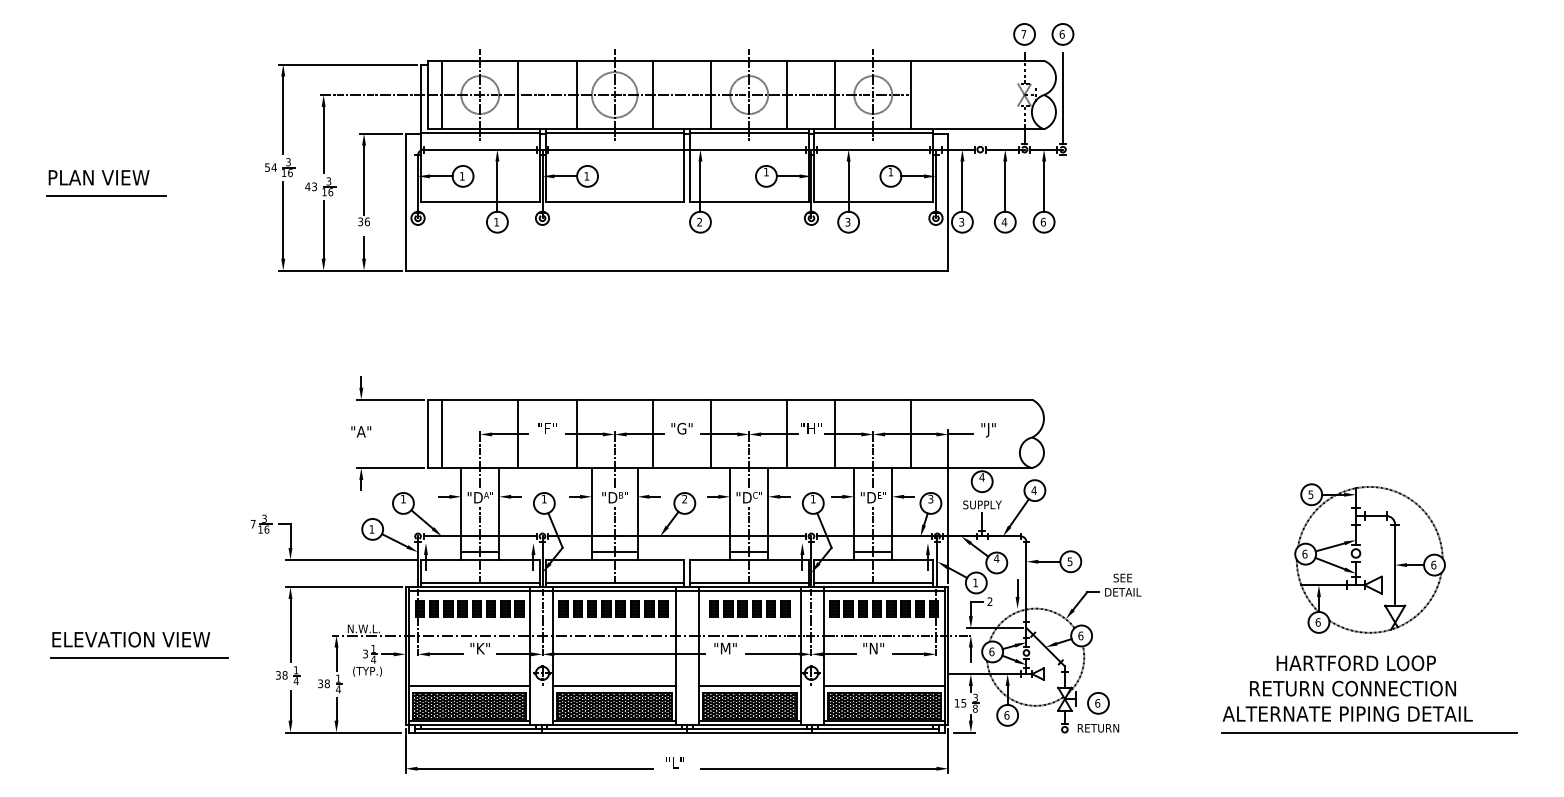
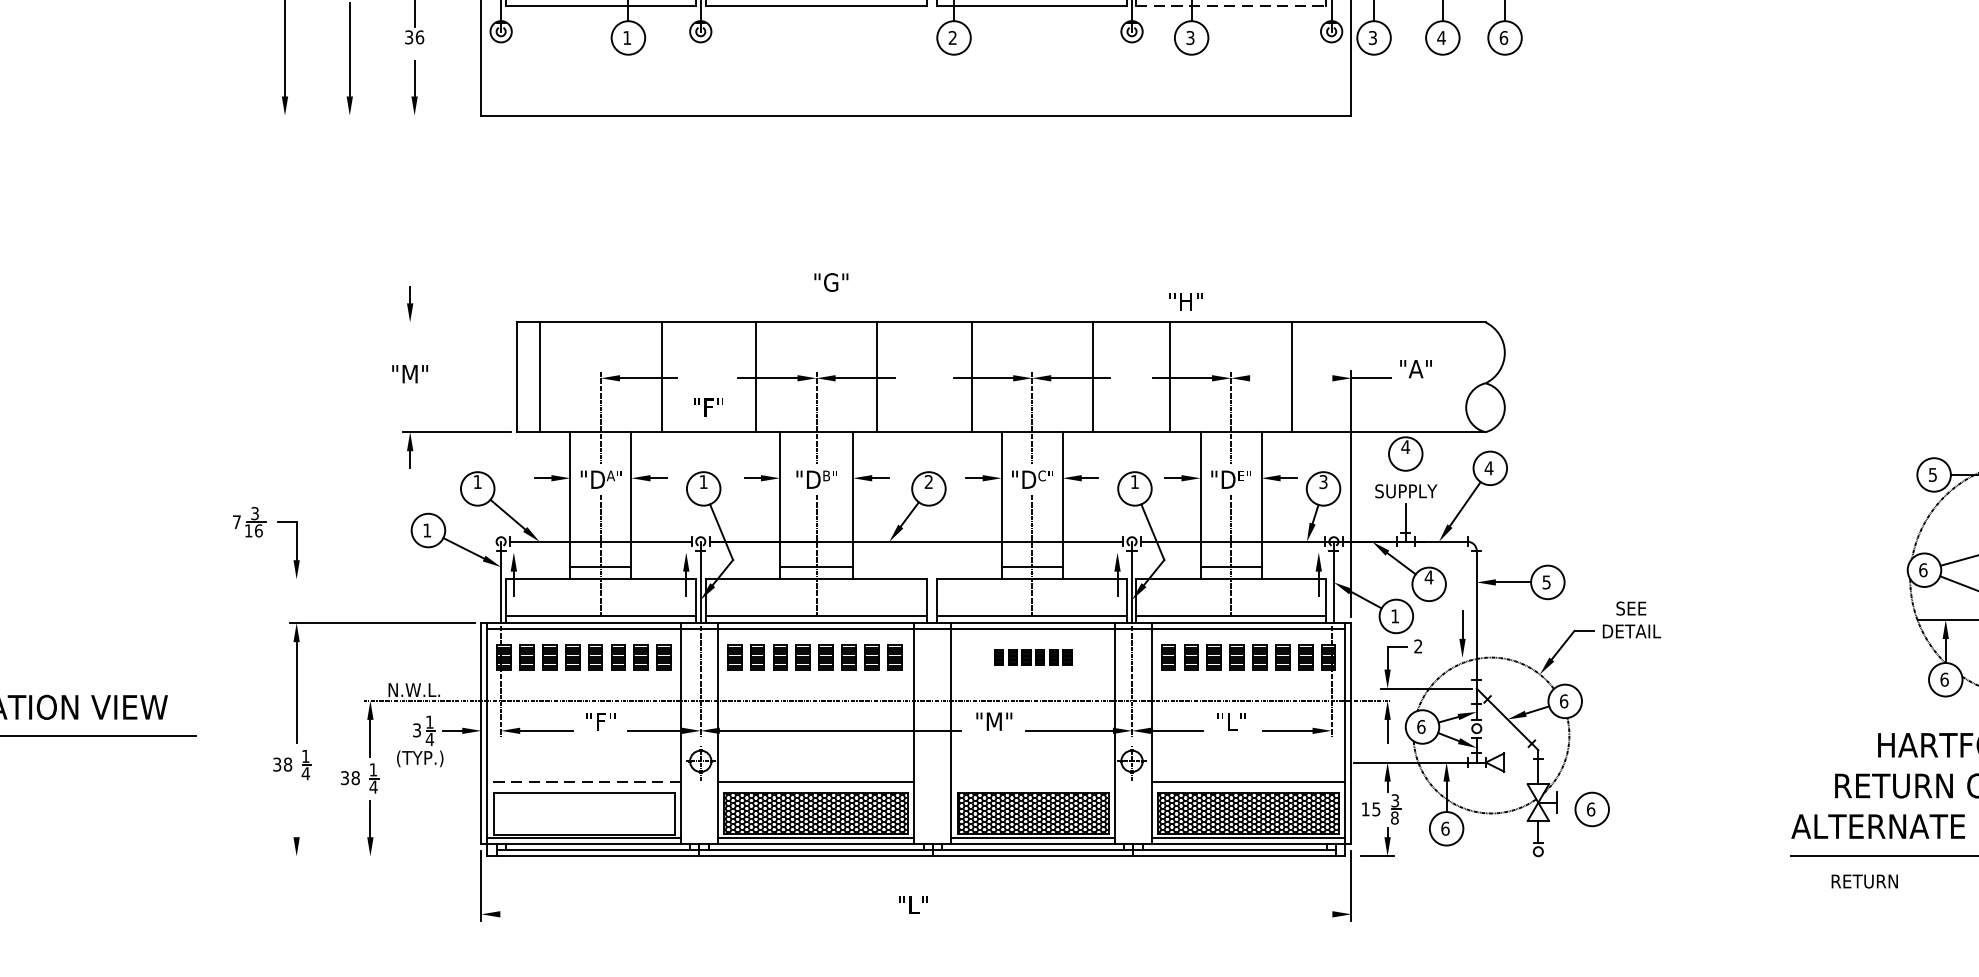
line: (873, 202) -> (1231, 6), solid -> dashed
line: (339, 270) -> (375, 115), removed
line: (390, 399) -> (456, 322), removed
text: (547, 428) -> (708, 407), moved
text: (681, 428) -> (830, 282), moved
text: (811, 428) -> (1186, 301), moved
text: (988, 430) -> (1415, 371), "J" -> "A"
text: (361, 431) -> (410, 373), "A" -> "M"
line: (910, 434) -> (1290, 378), removed
line: (351, 559) -> (394, 578), removed
part: (749, 608) -> (1032, 657), size x0.6
text: (479, 648) -> (599, 721), "K" -> "F"
text: (873, 648) -> (1231, 721), "N" -> "L"
line: (469, 685) -> (583, 780), solid -> dashed
line: (749, 685) -> (1032, 780), removed
line: (290, 705) -> (296, 812), removed
hatch: (469, 705) -> (583, 812), removed
text: (1098, 728) -> (1864, 881), moved
line: (343, 732) -> (381, 856), removed
line: (534, 768) -> (687, 913), removed
line: (818, 768) -> (1143, 913), removed

